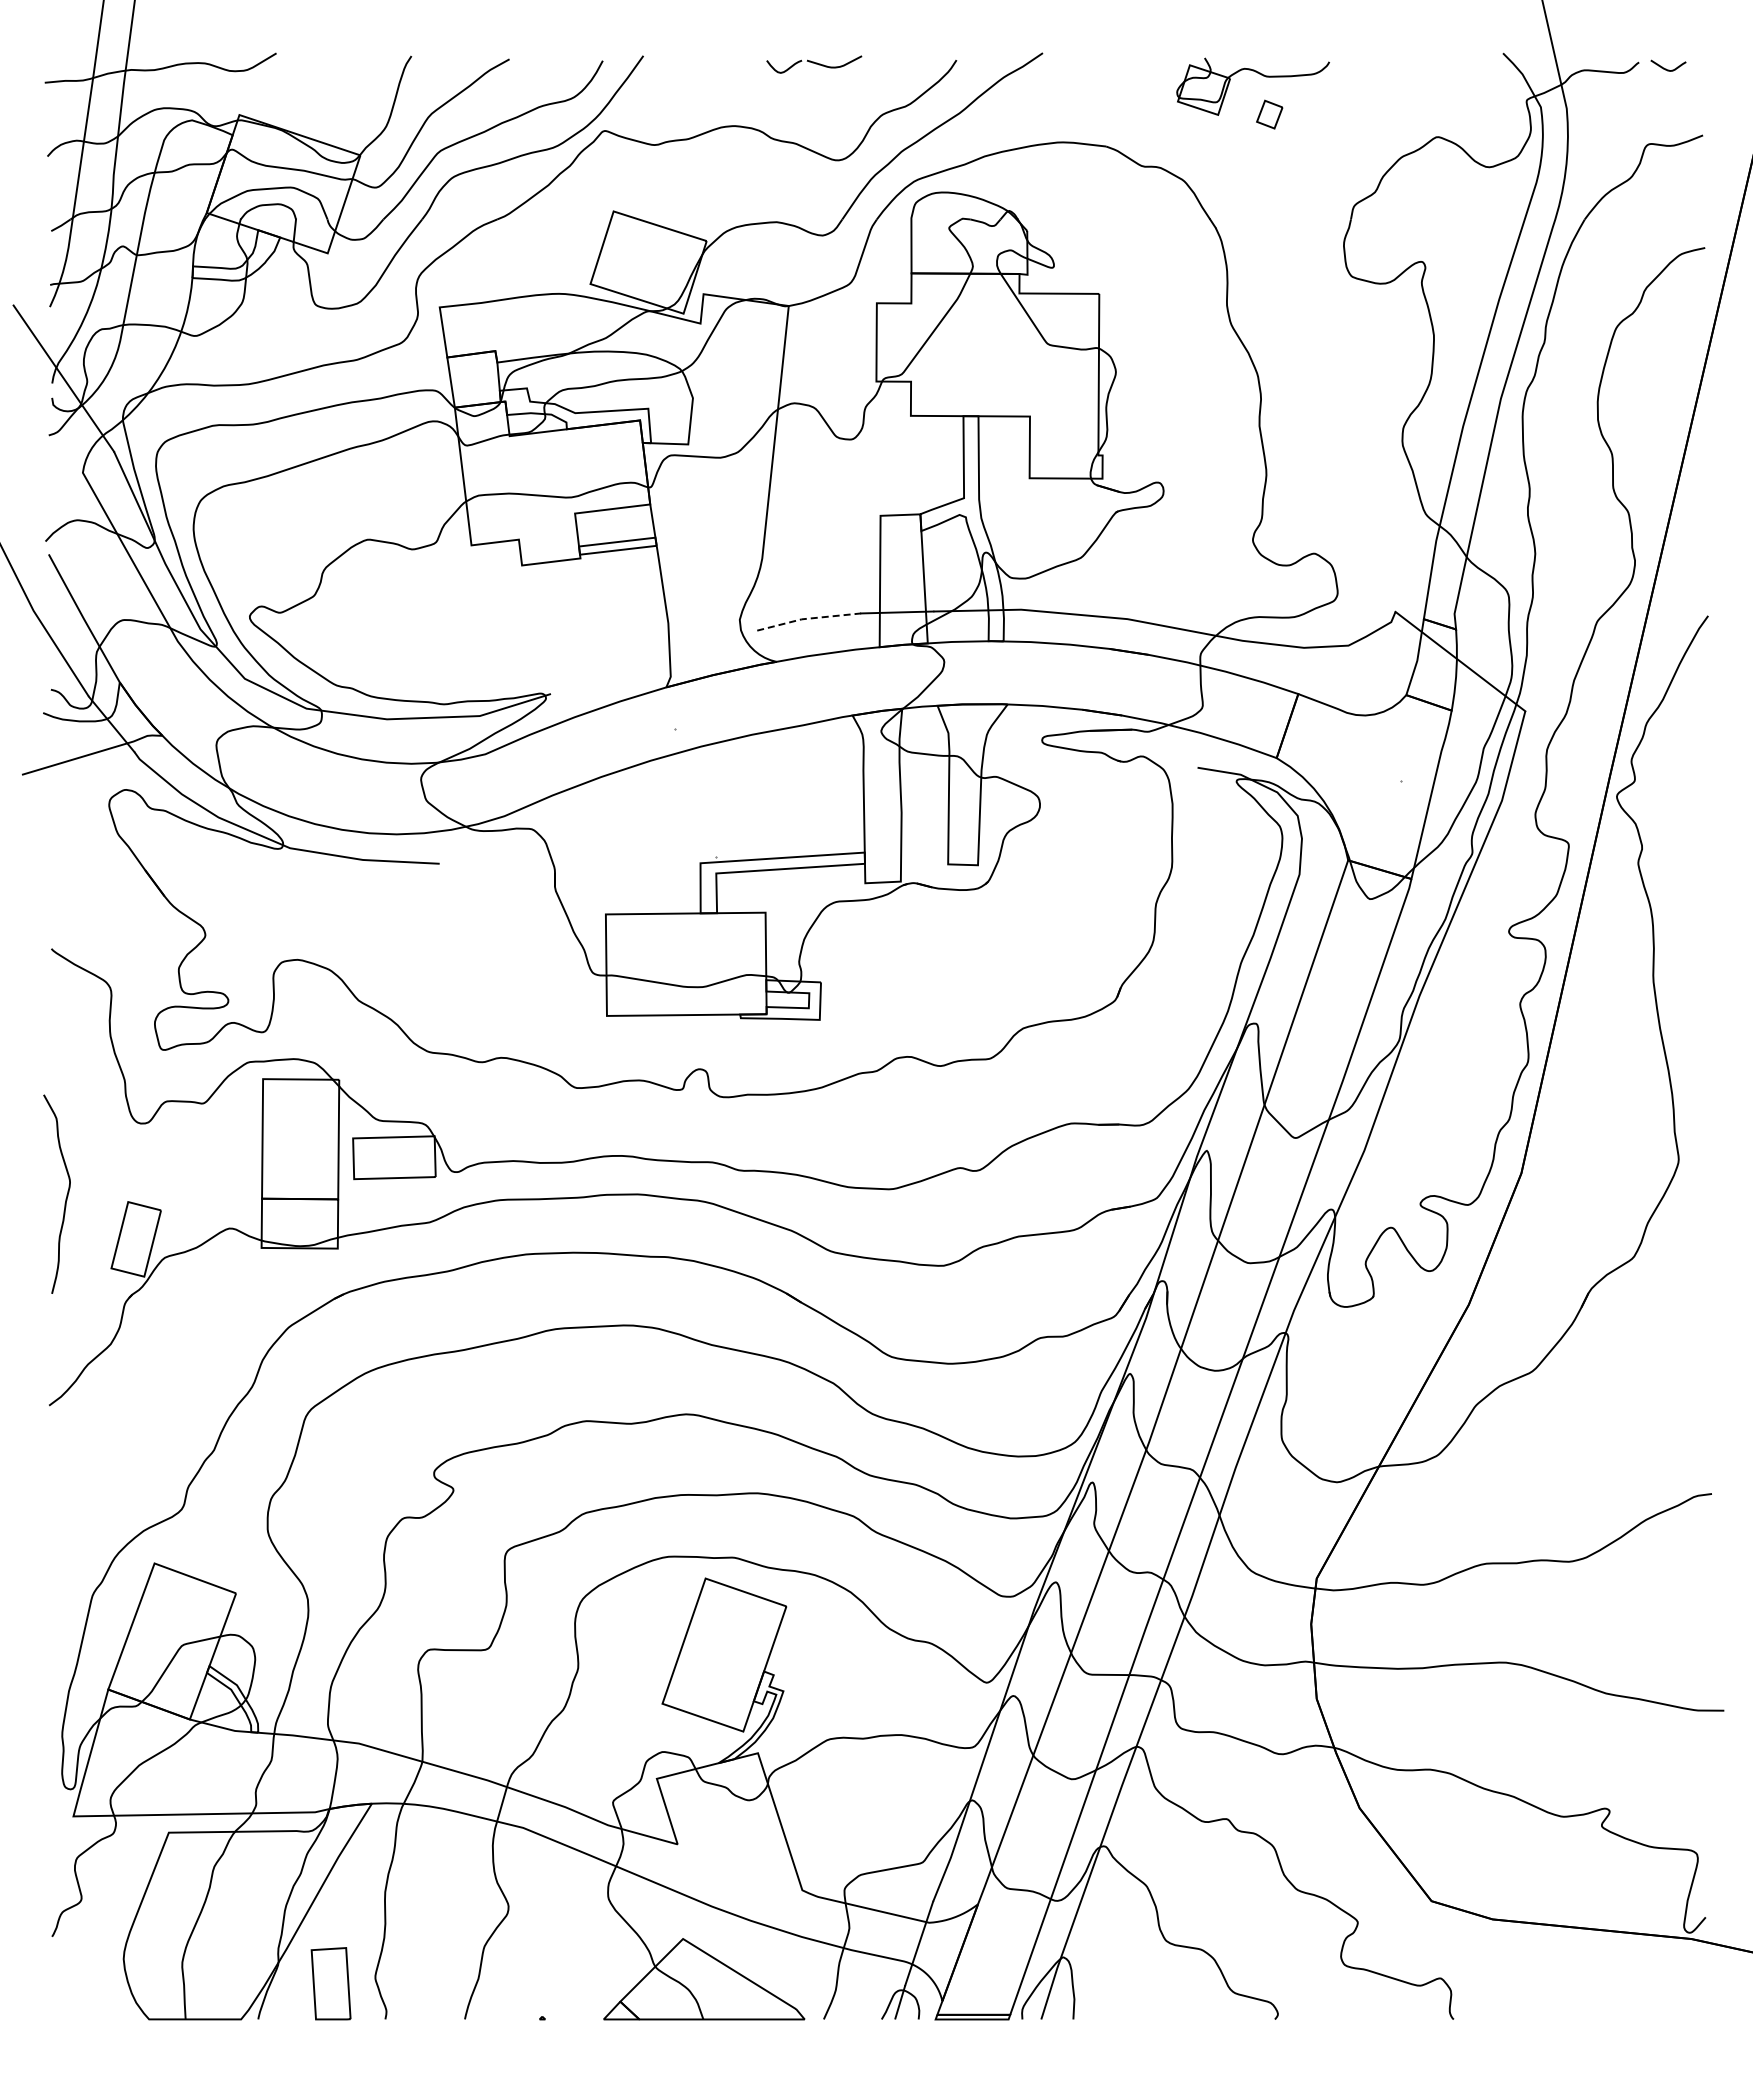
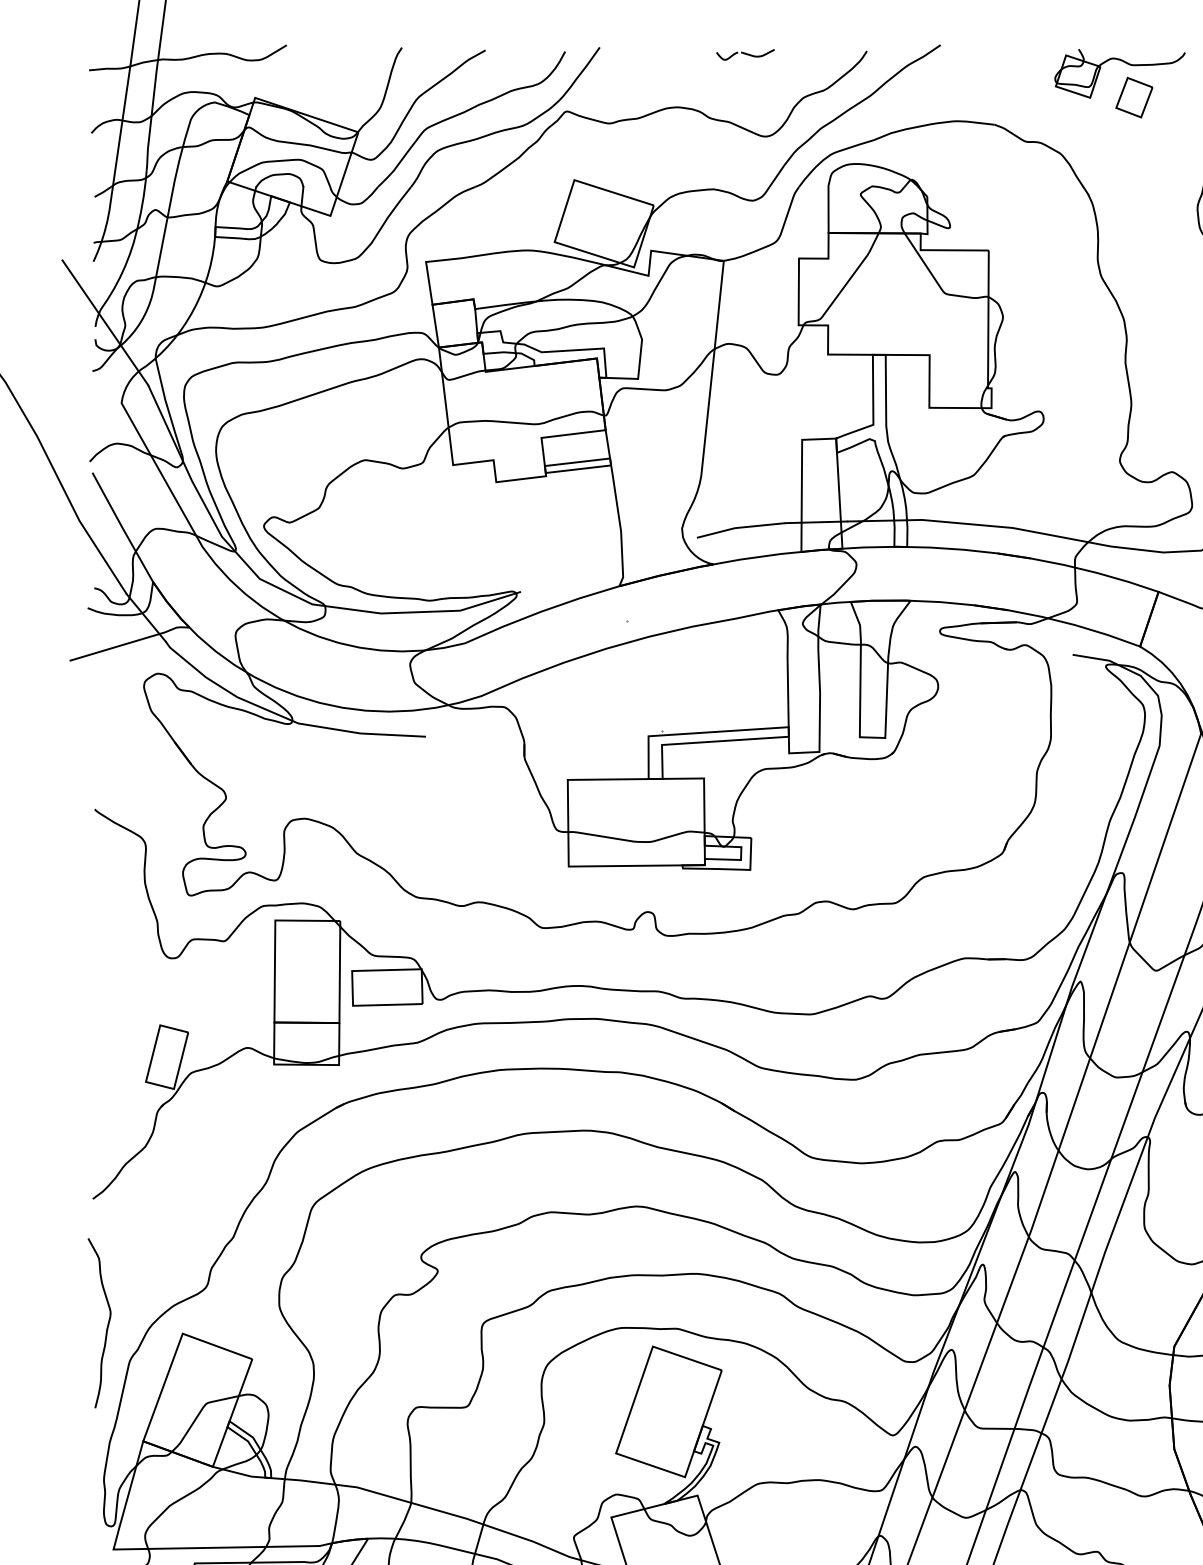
part: (813, 64) -> (744, 54), size x0.71
part: (1269, 114) -> (1134, 97), size x1.67
line: (808, 618) -> (740, 527), dashed -> solid
curve: (66, 1194) -> (107, 1323), moved

